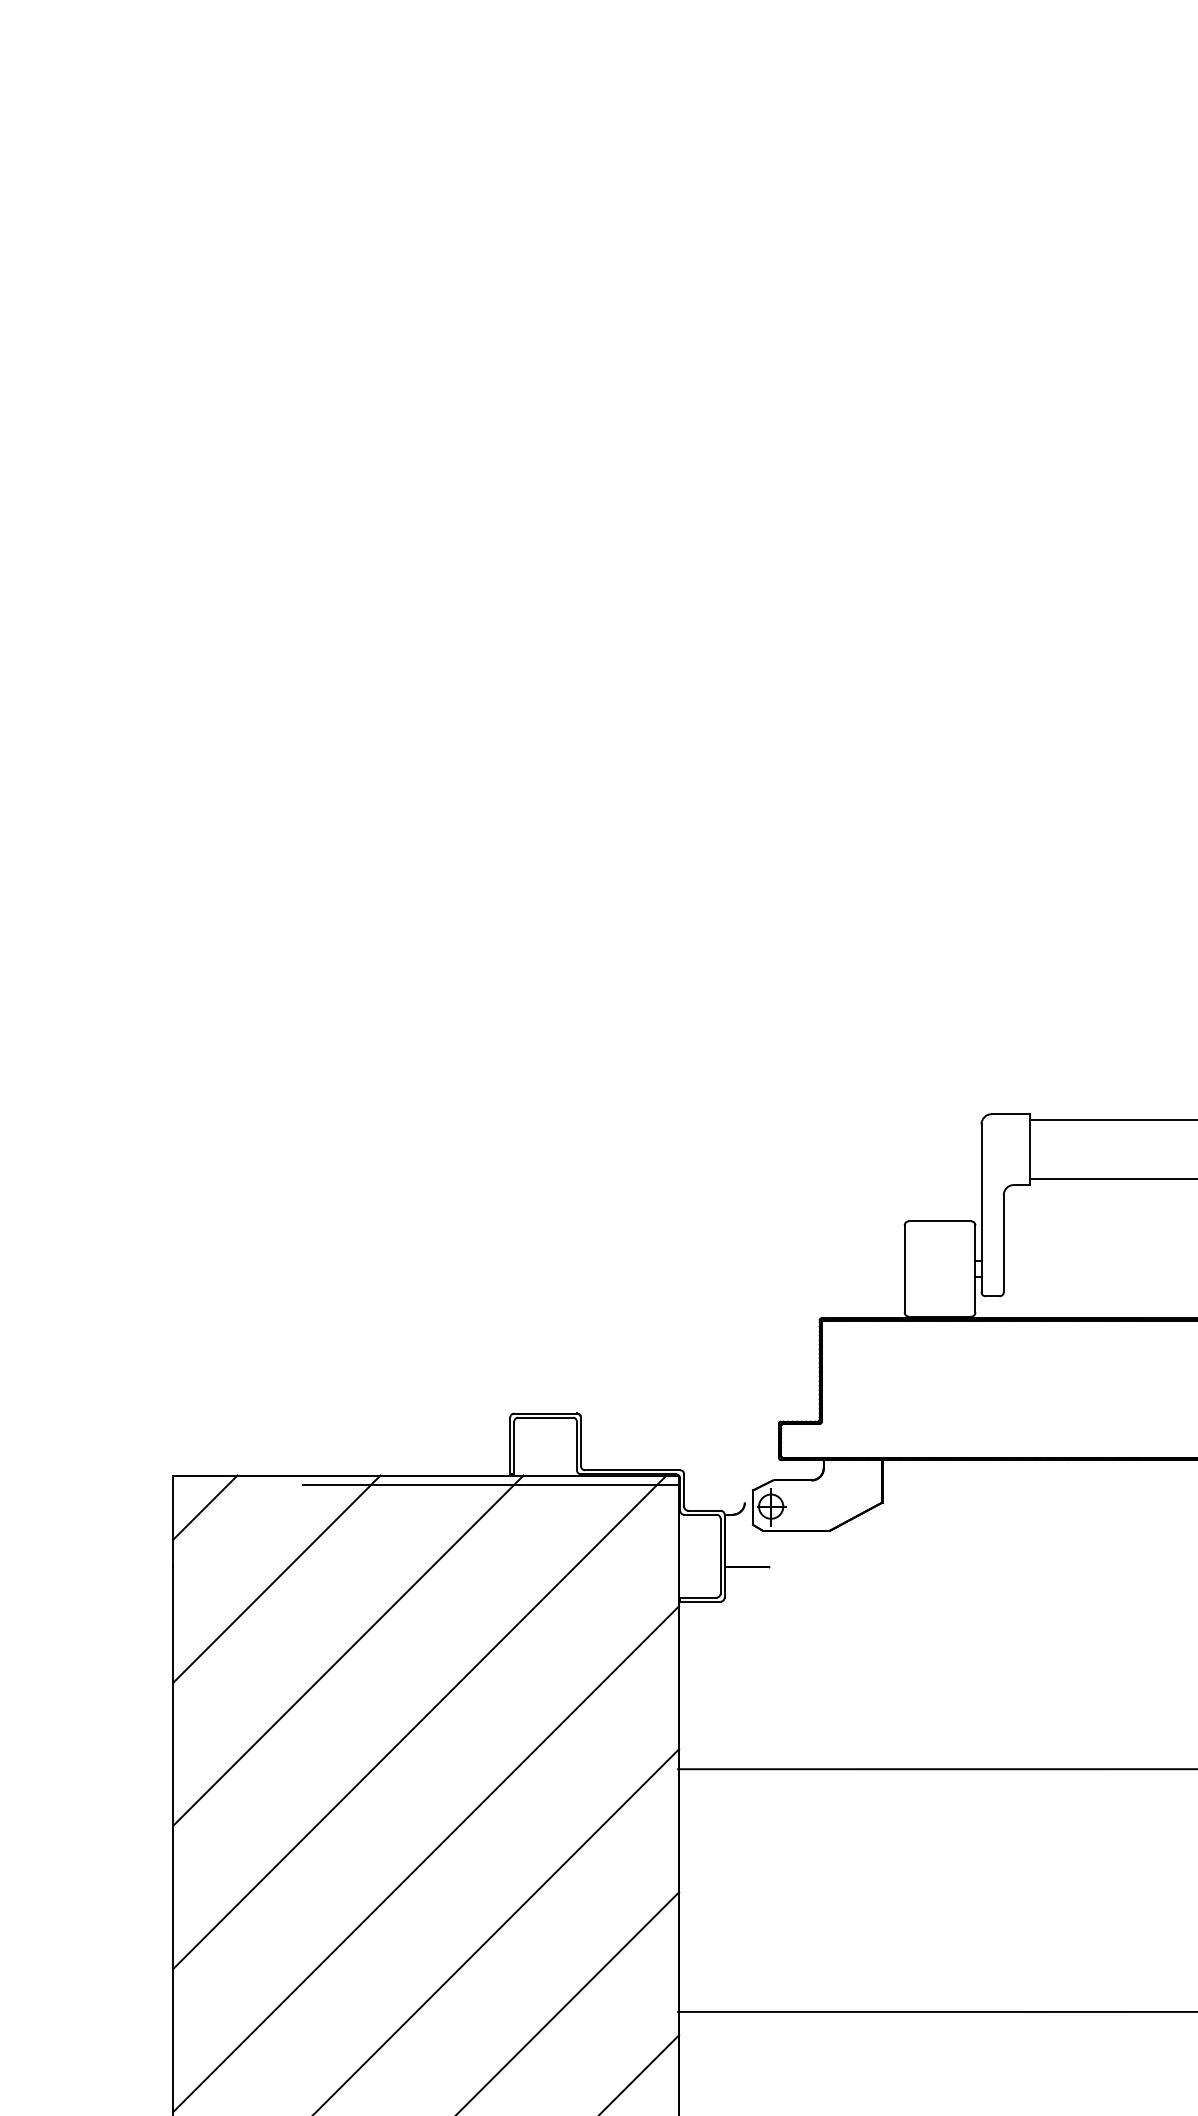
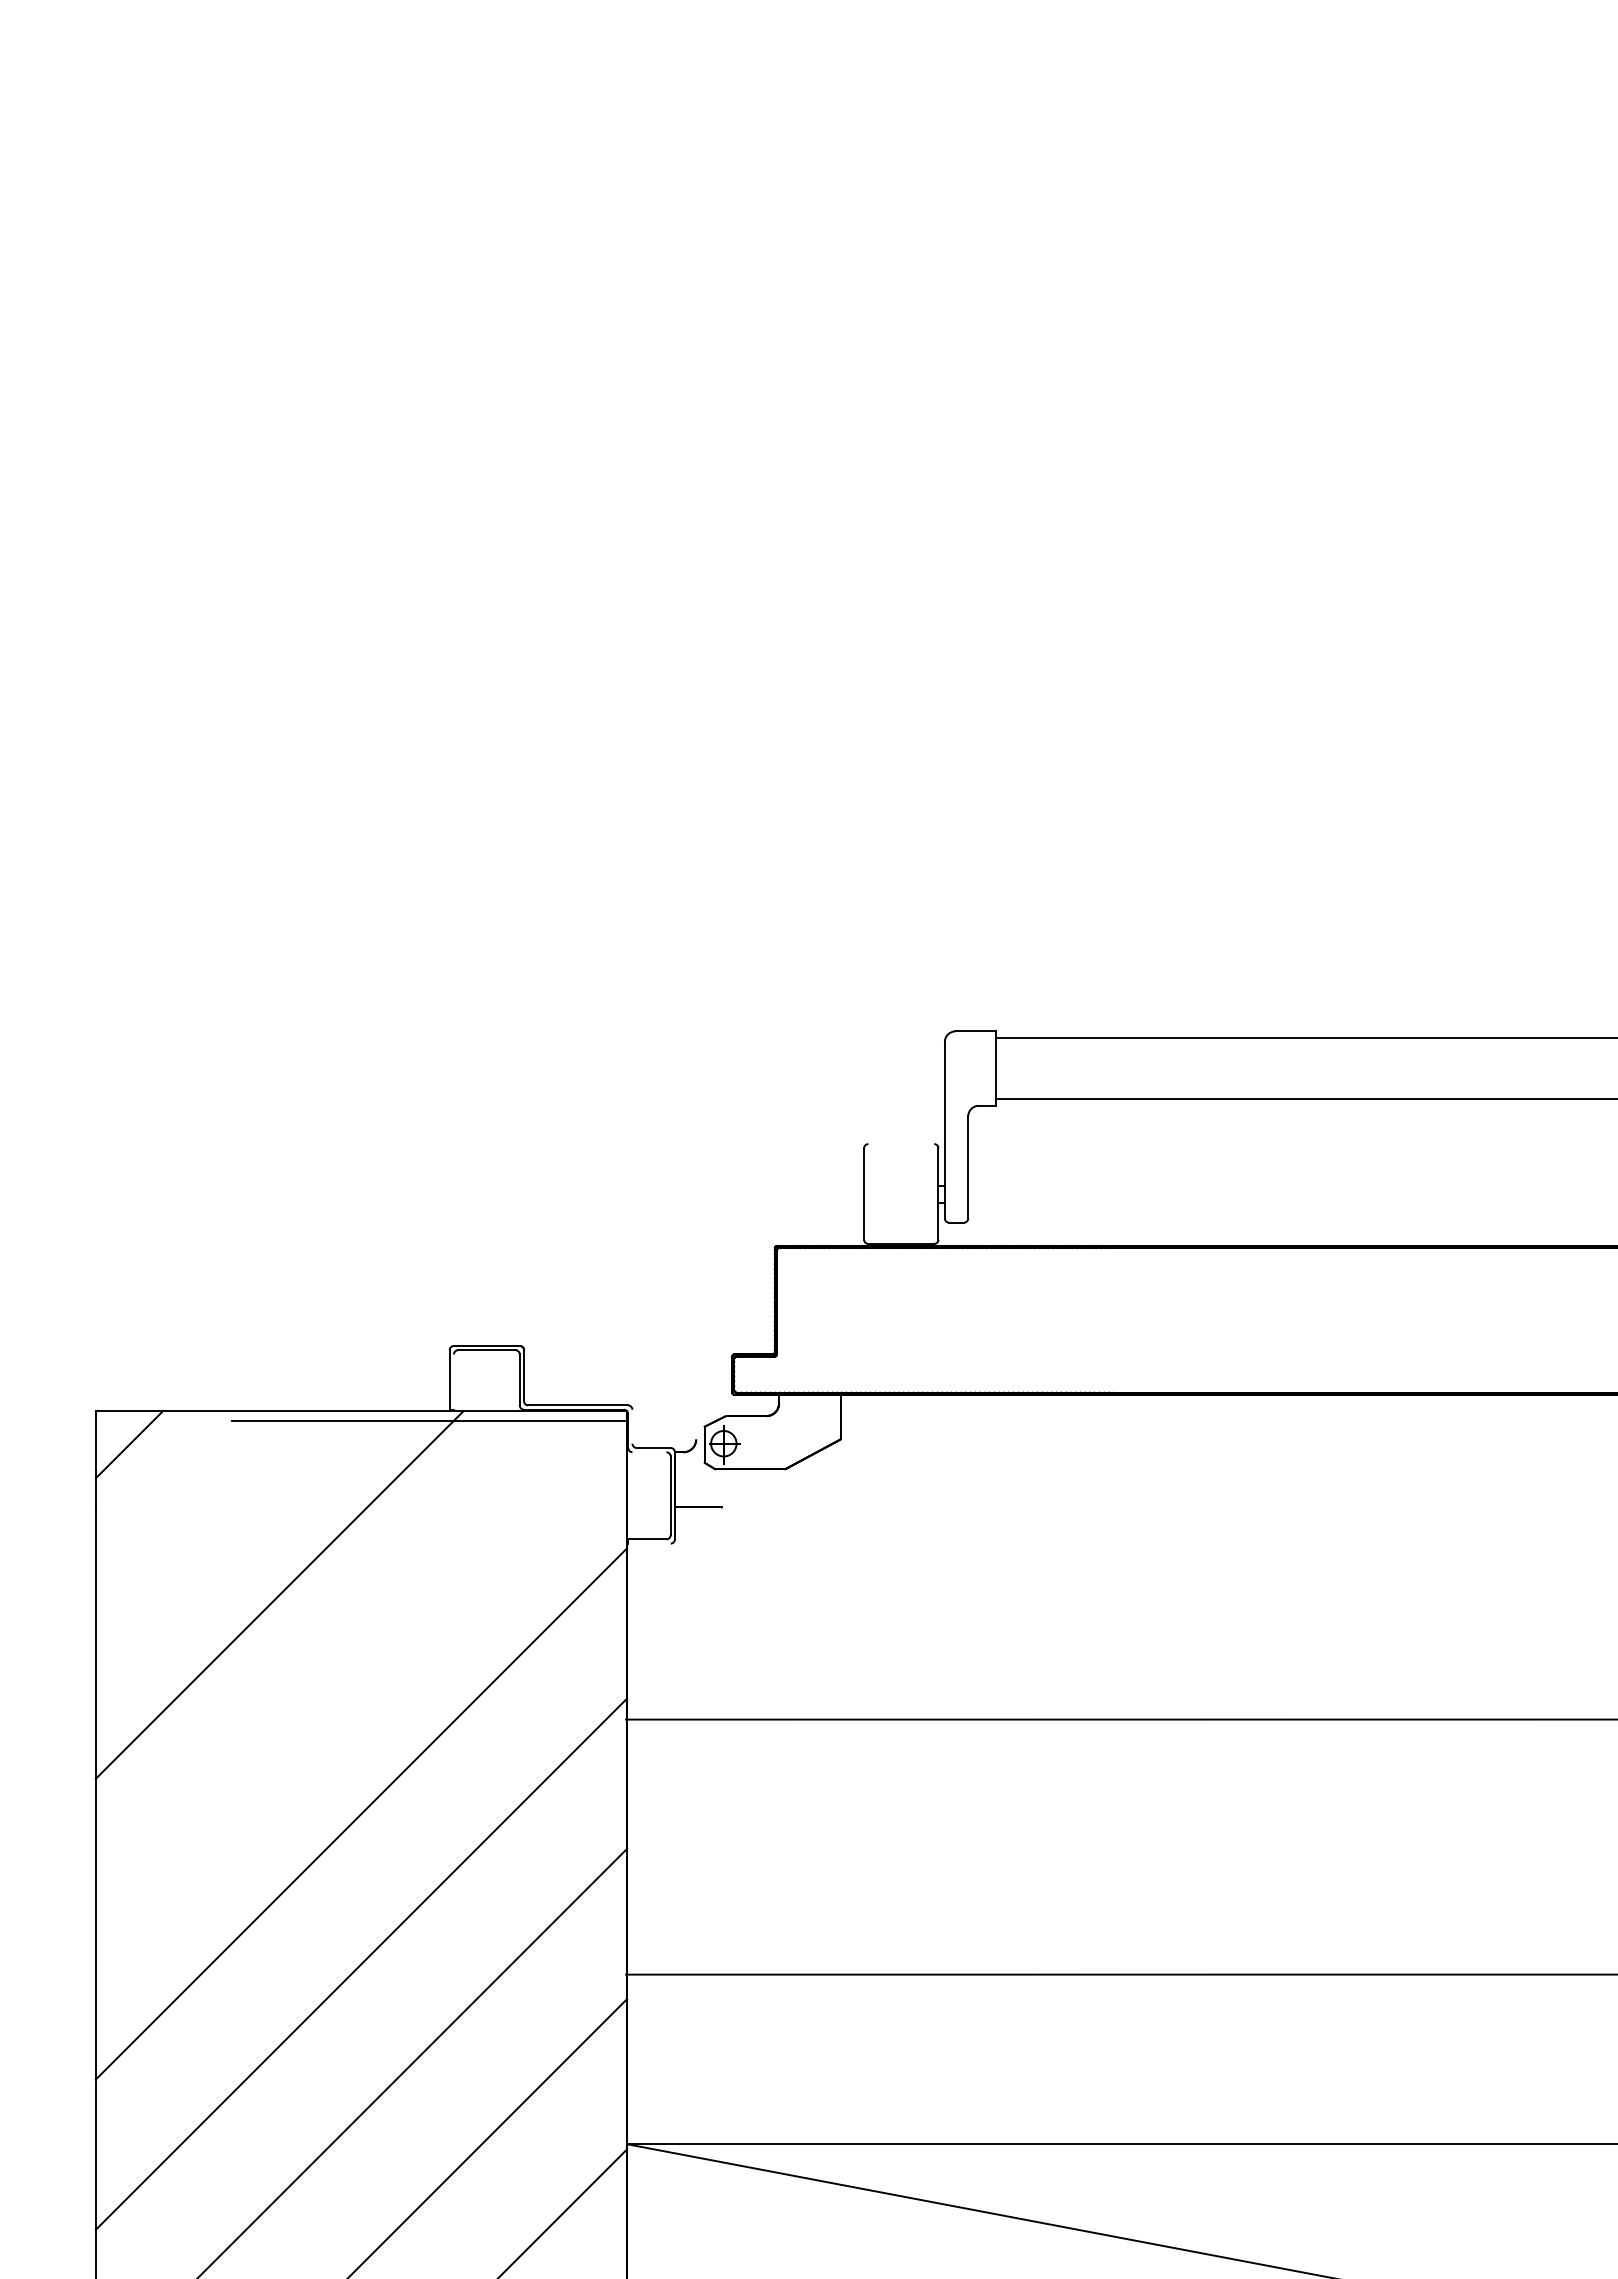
line: (940, 1221) -> (901, 1144), removed
line: (513, 1447) -> (453, 1381), removed
line: (684, 1490) -> (632, 1426), removed
line: (700, 1515) -> (649, 1452), removed
line: (276, 1578) -> (204, 1519), removed
line: (700, 1601) -> (649, 1543), removed
line: (419, 1722) -> (354, 1670), removed

